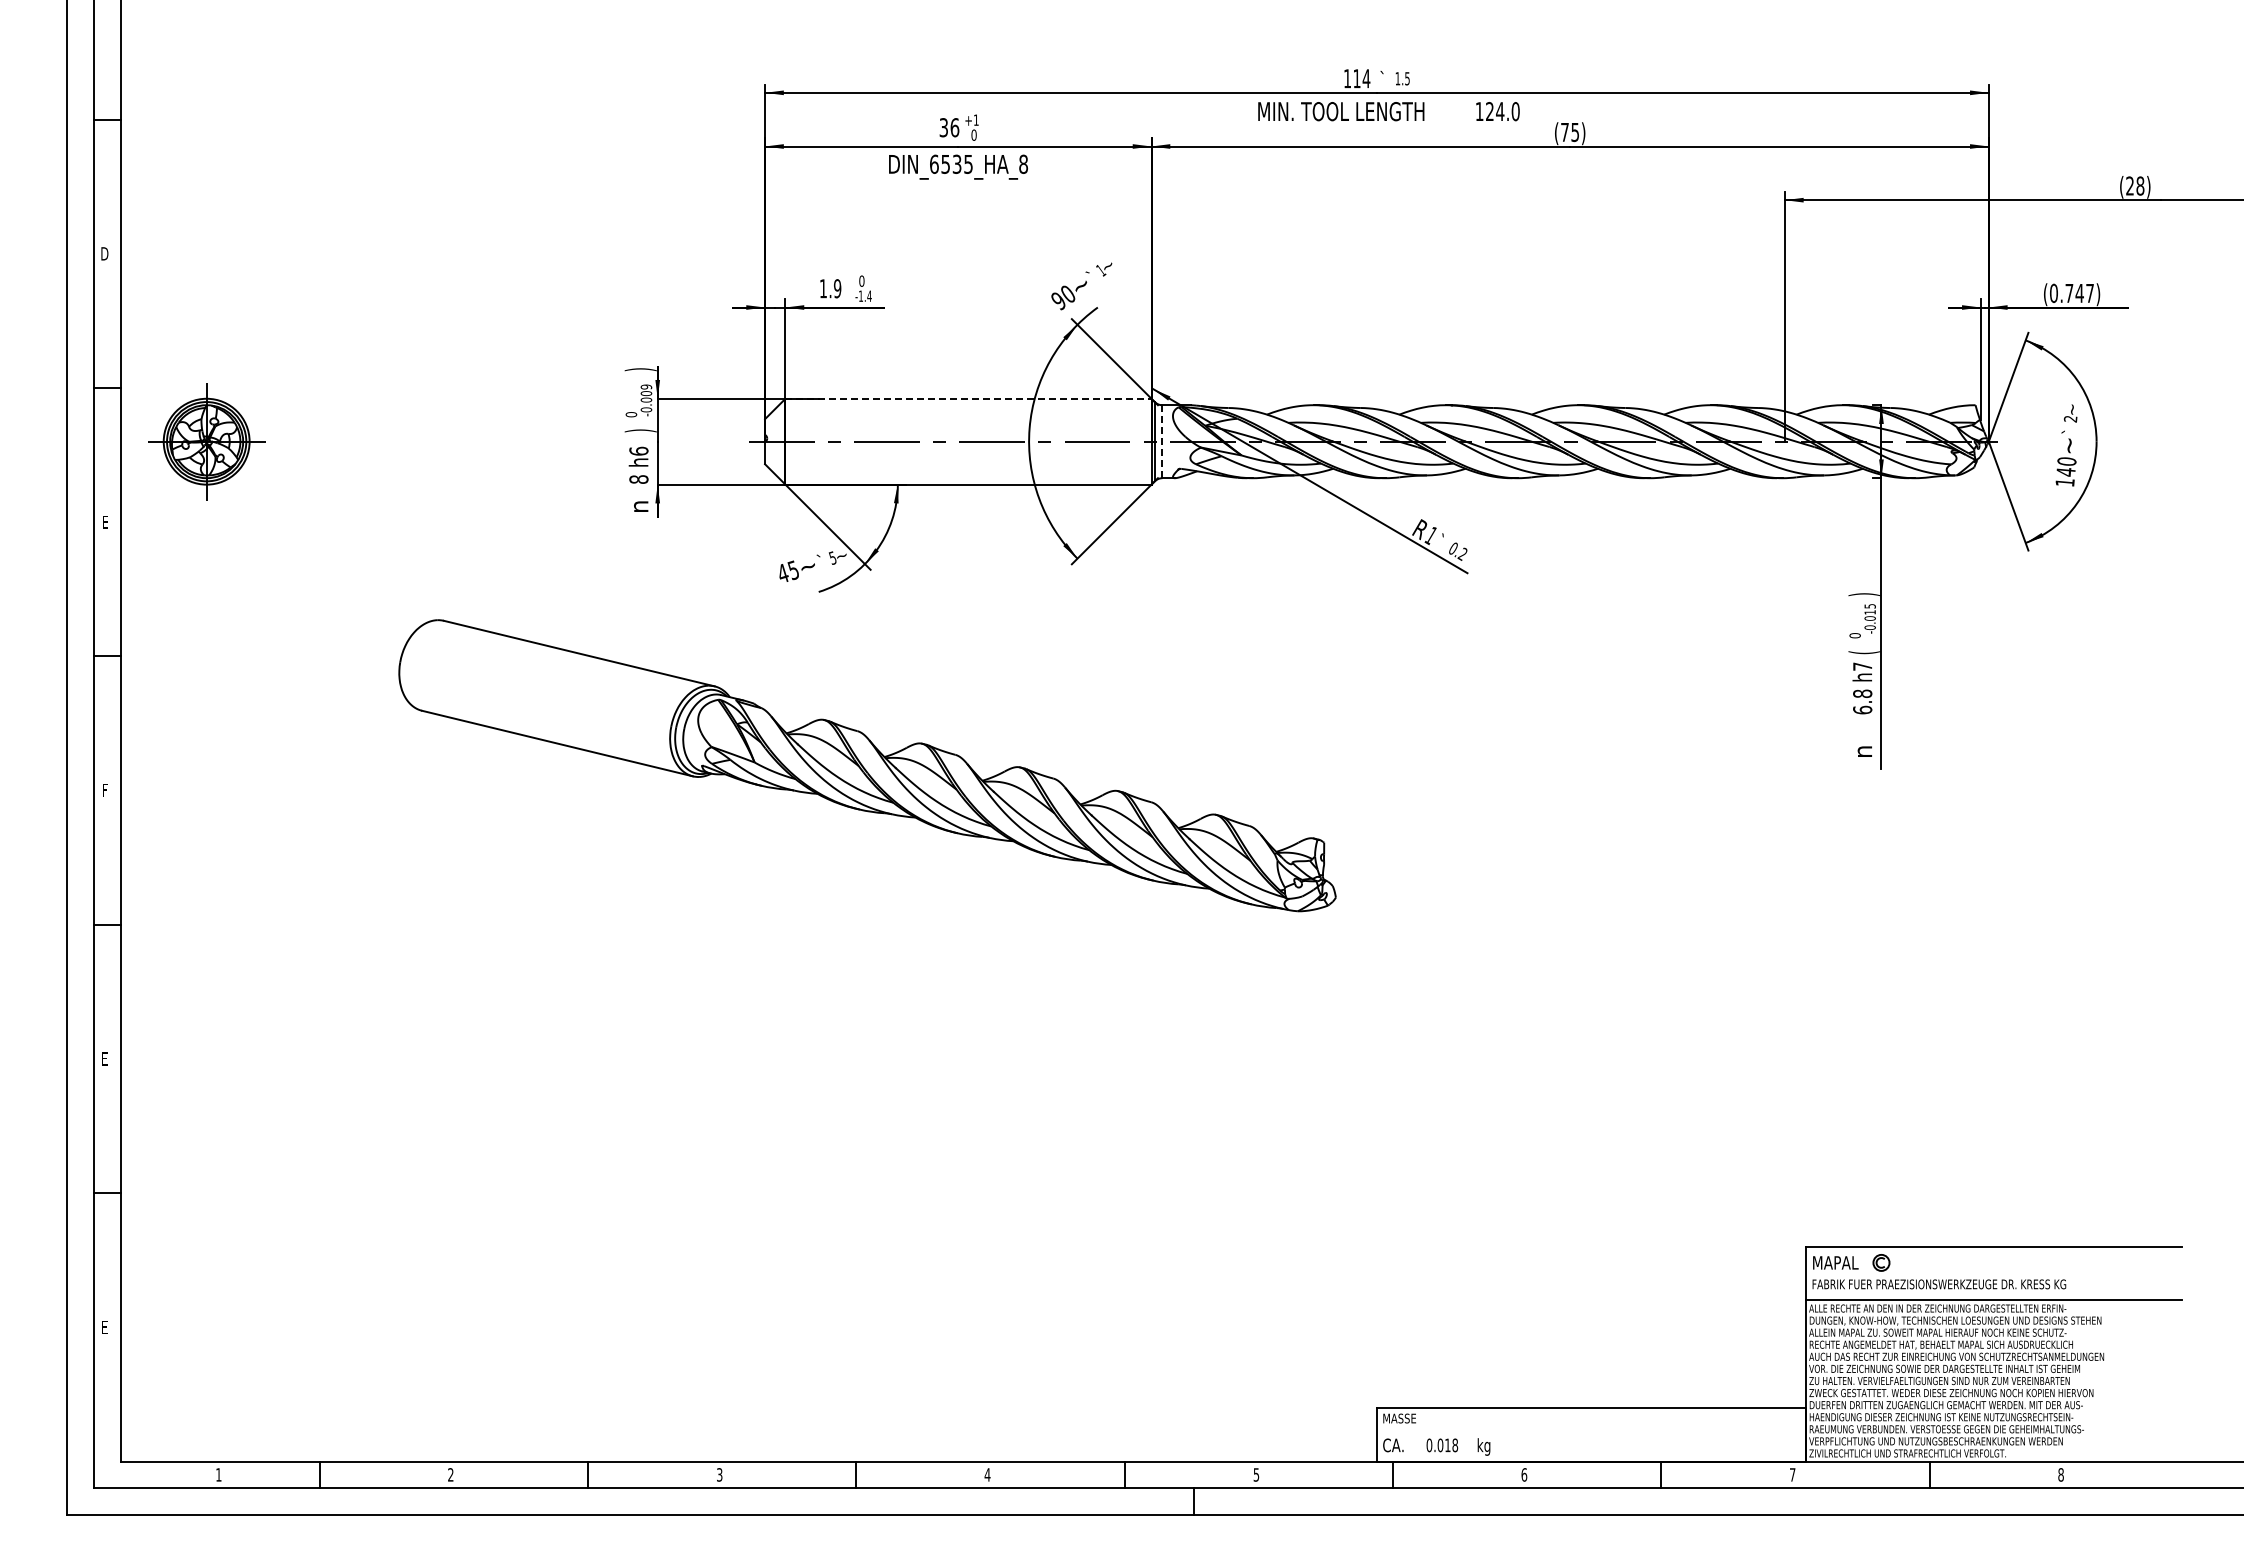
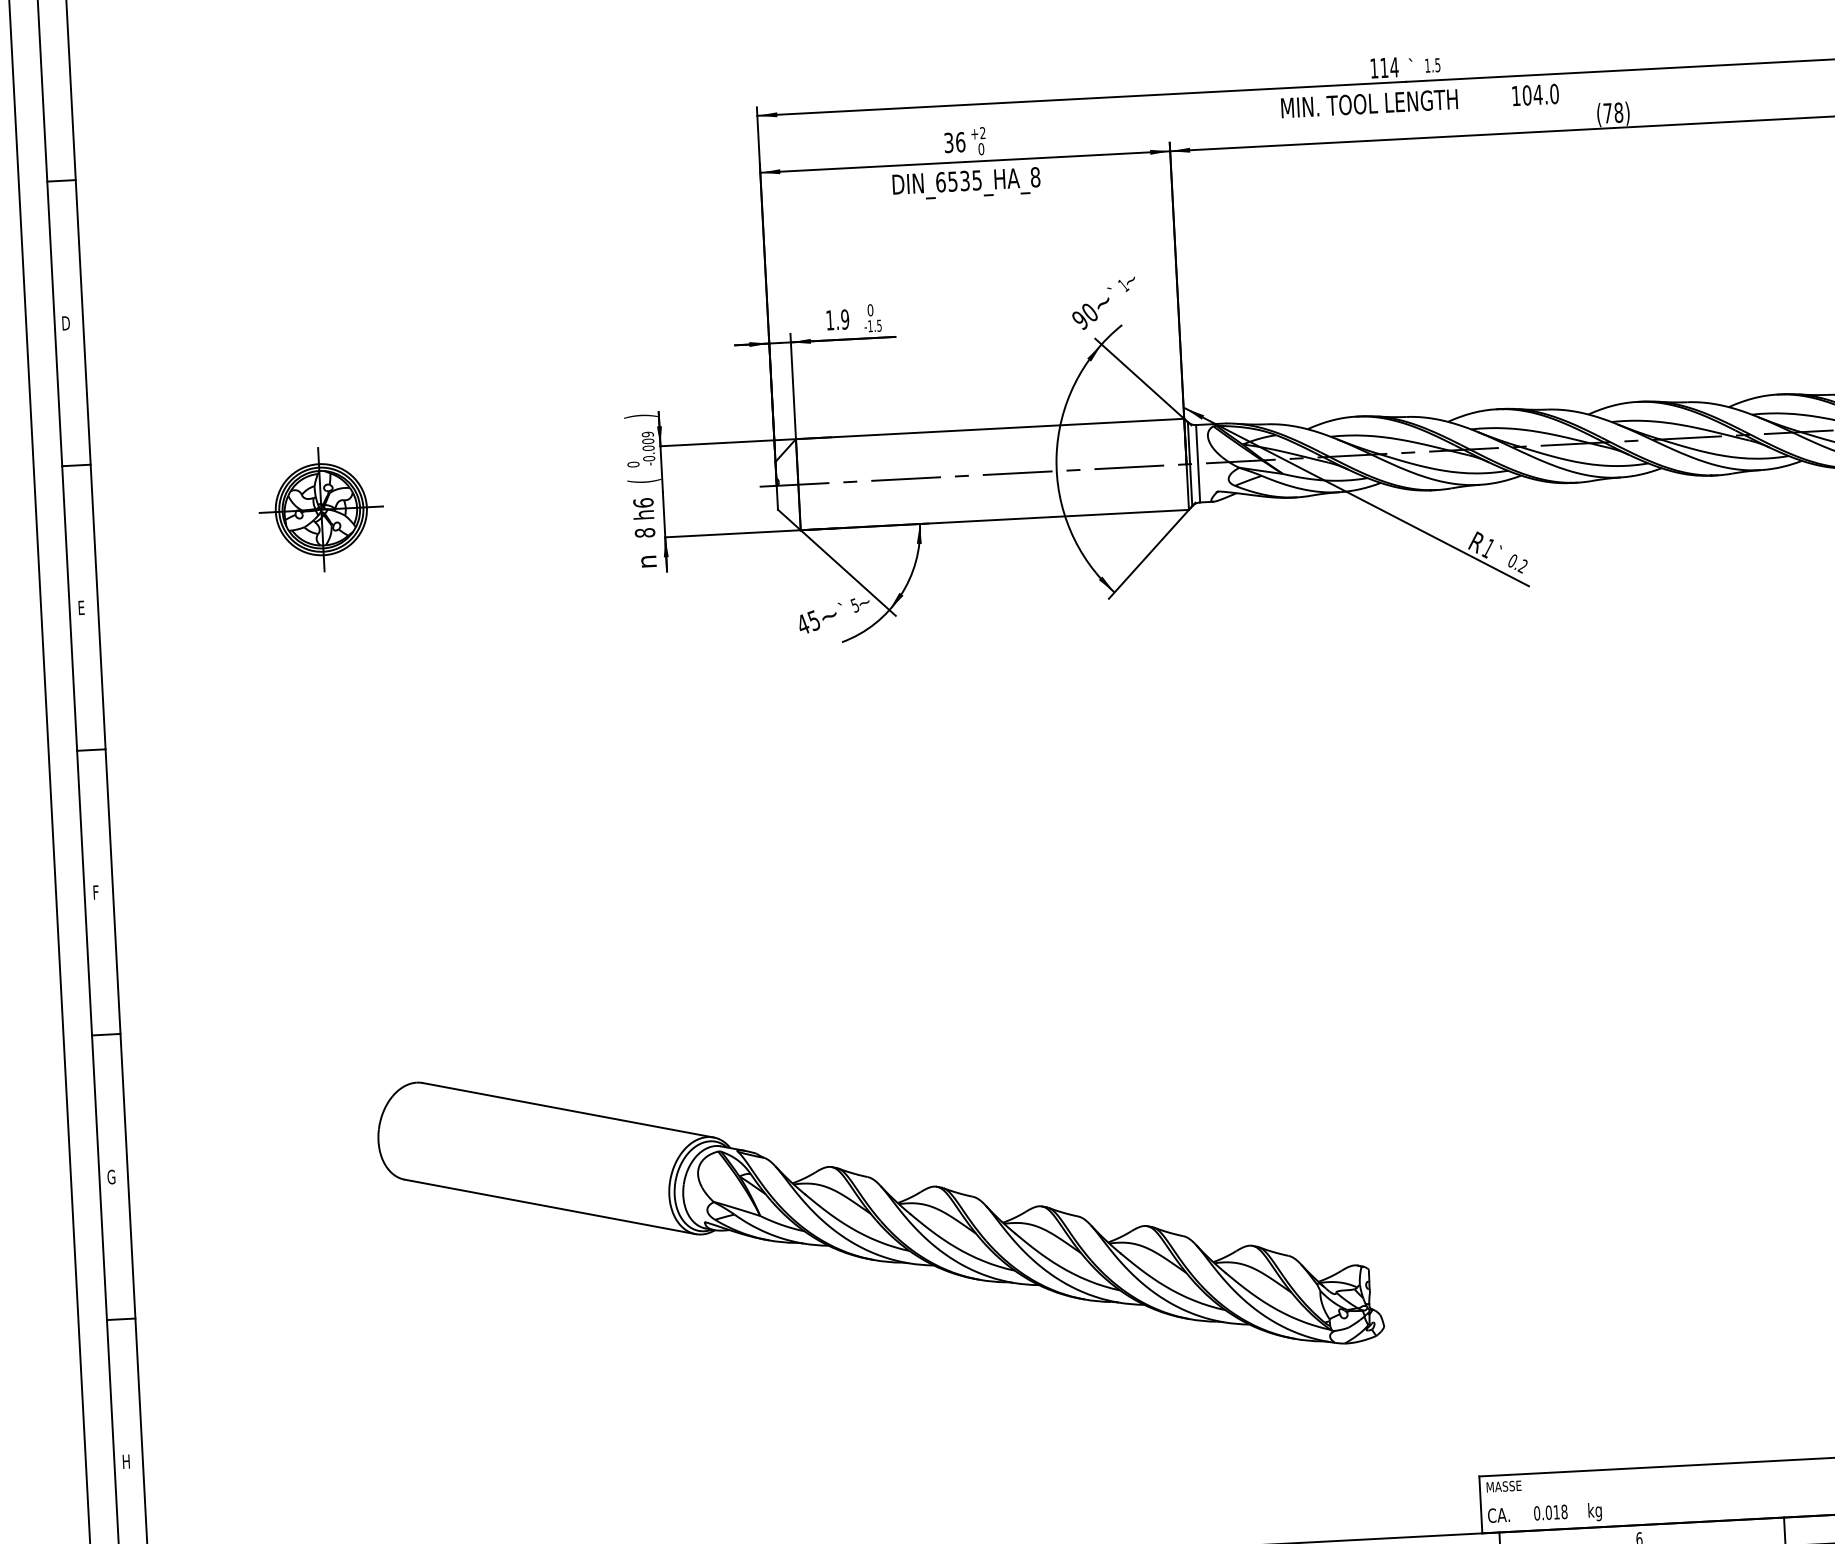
text: (1489, 111) -> (1526, 95), 124.0 -> 104.0
text: (975, 119) -> (982, 132), +1 -> +2
text: (1575, 131) -> (1618, 111), (75) -> (78)
text: (869, 295) -> (879, 324), -1.4 -> -1.5
line: (968, 398) -> (990, 428), dashed -> solid
text: (640, 430) -> (644, 480), ) -> (
part: (206, 441) -> (321, 509), moved
line: (1162, 442) -> (1198, 464), dashed -> solid
part: (867, 765) -> (880, 1212), moved
text: (104, 1058) -> (110, 1176), E -> G
text: (105, 1327) -> (126, 1461), E -> H

